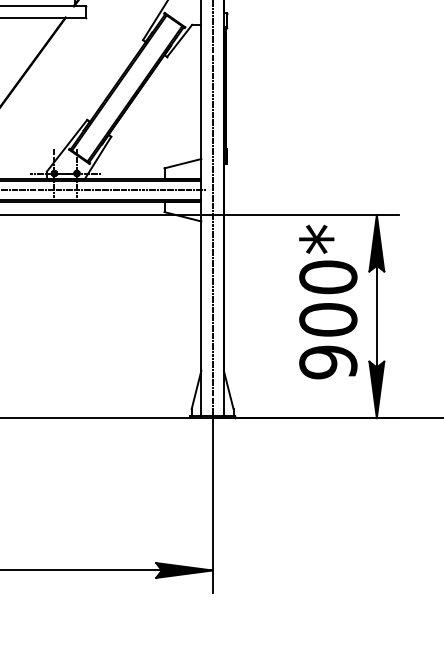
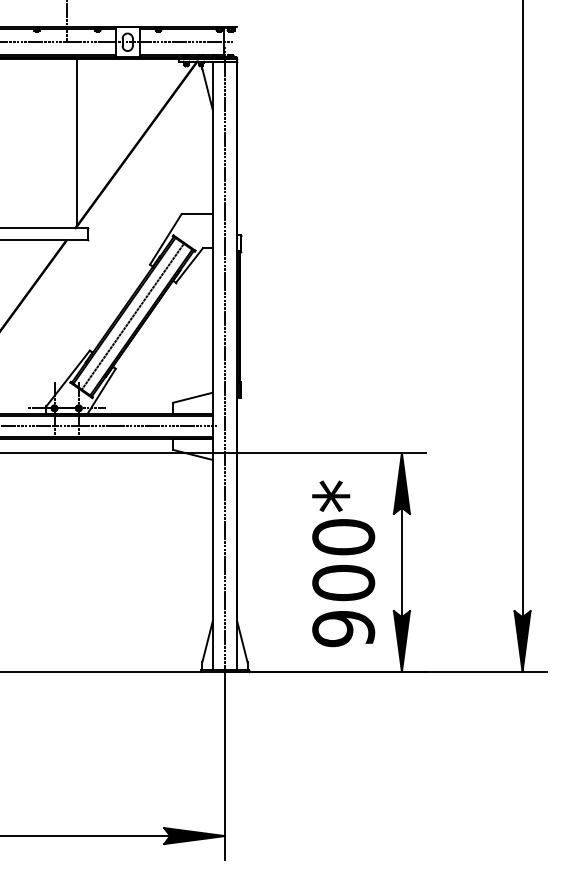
line: (126, 88) -> (132, 316), added
text: (328, 301) -> (343, 563), moved

